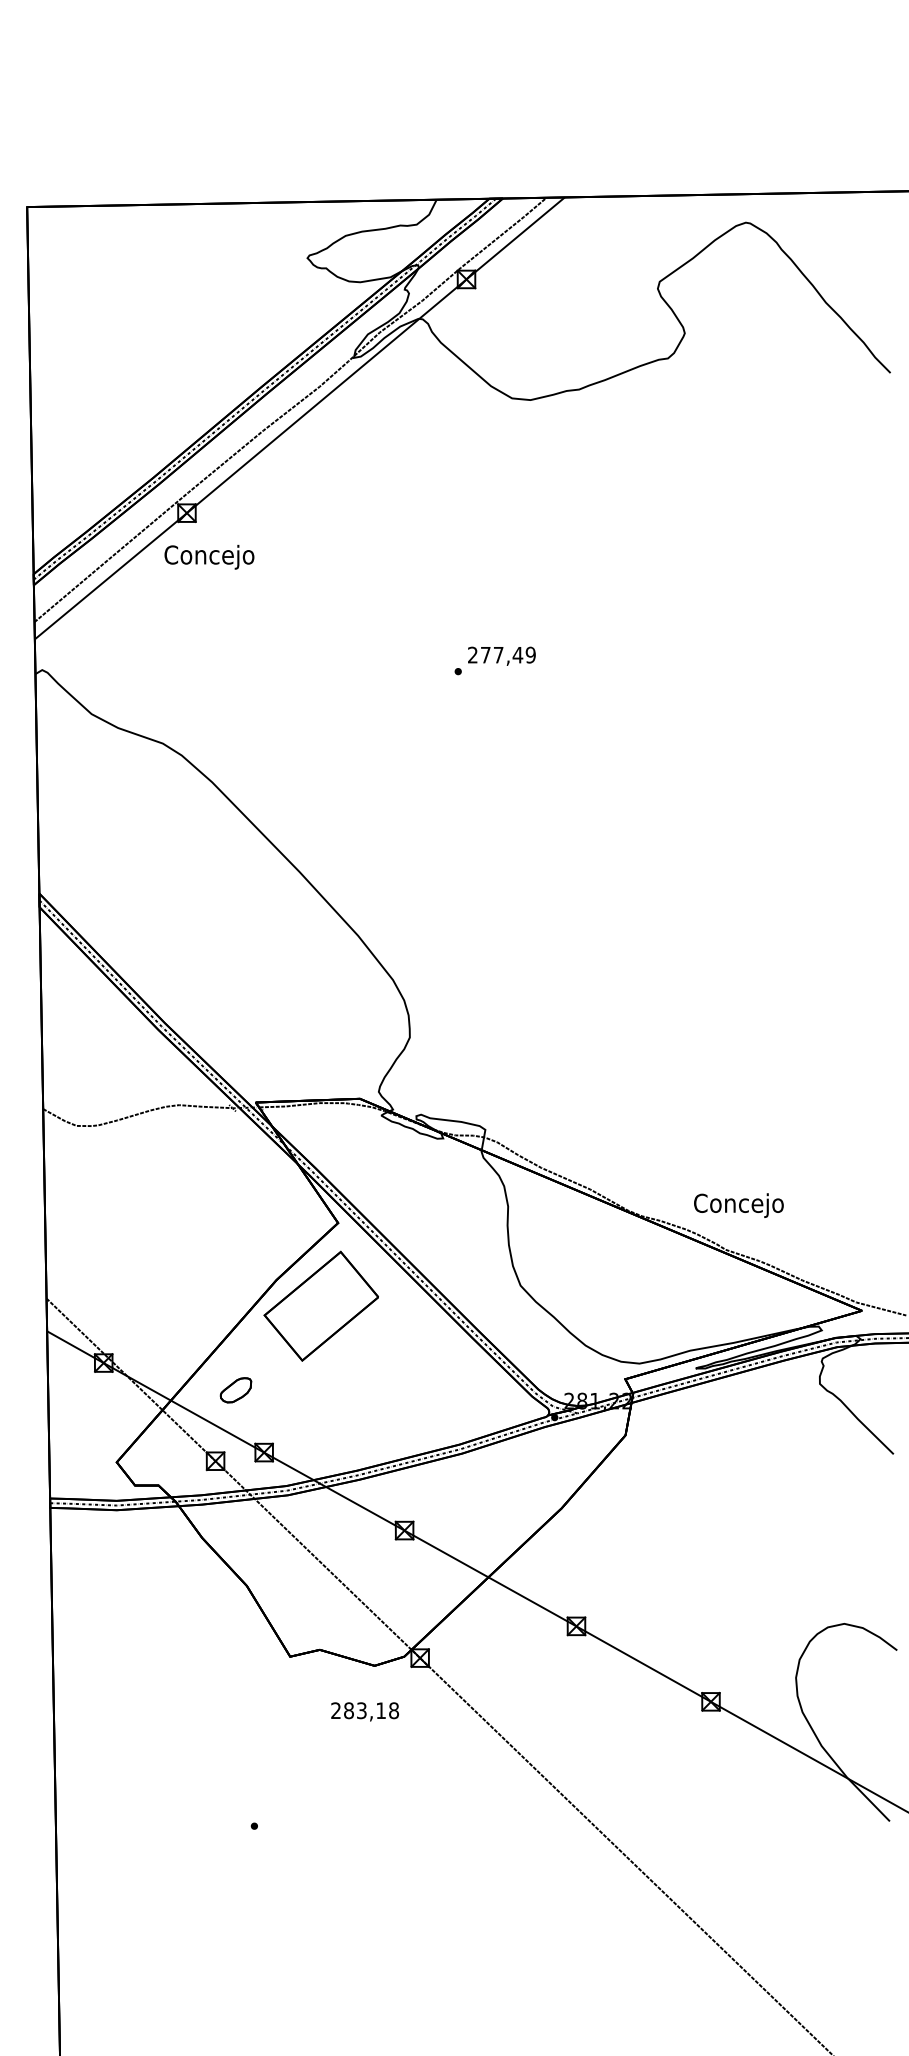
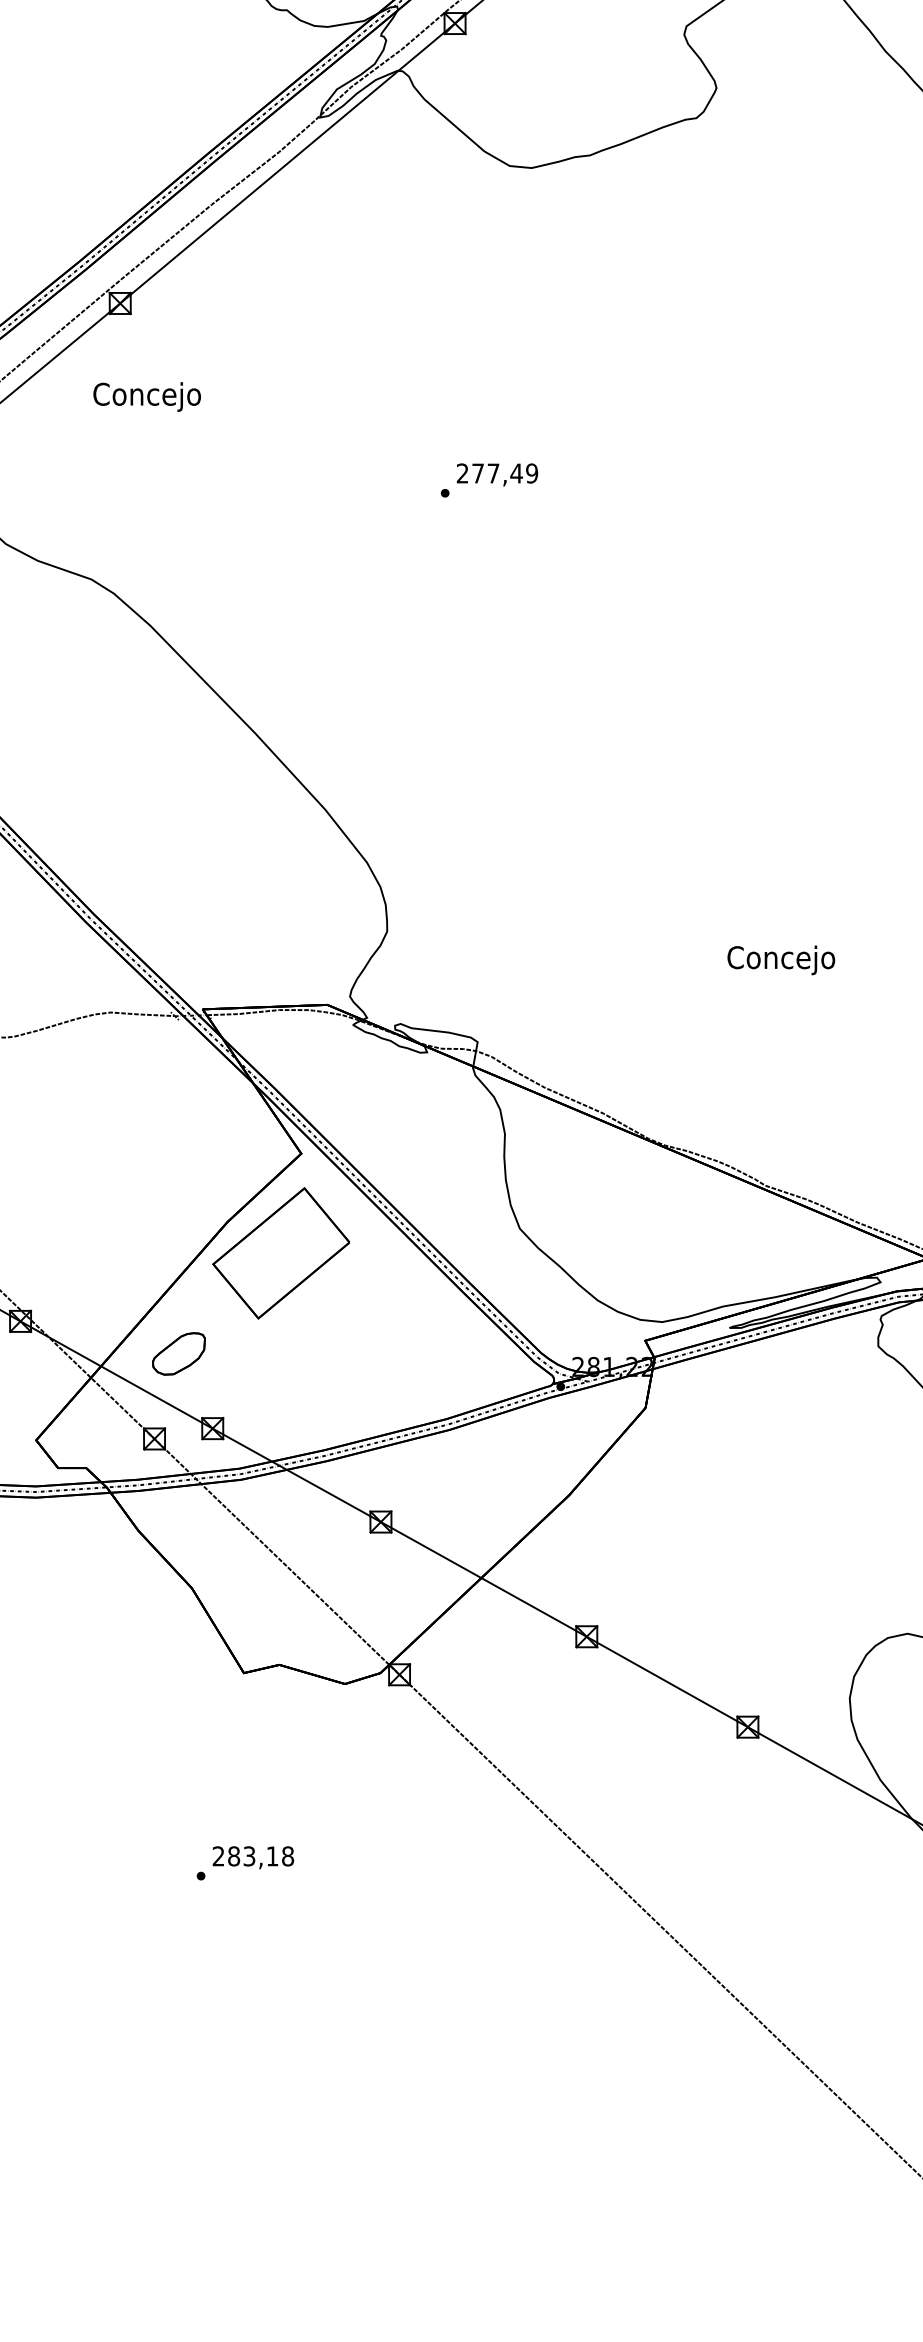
text: (209, 556) -> (147, 396), moved
text: (738, 1205) -> (780, 960), moved
part: (235, 1390) -> (178, 1354), size x1.43
text: (364, 1711) -> (252, 1857), moved

